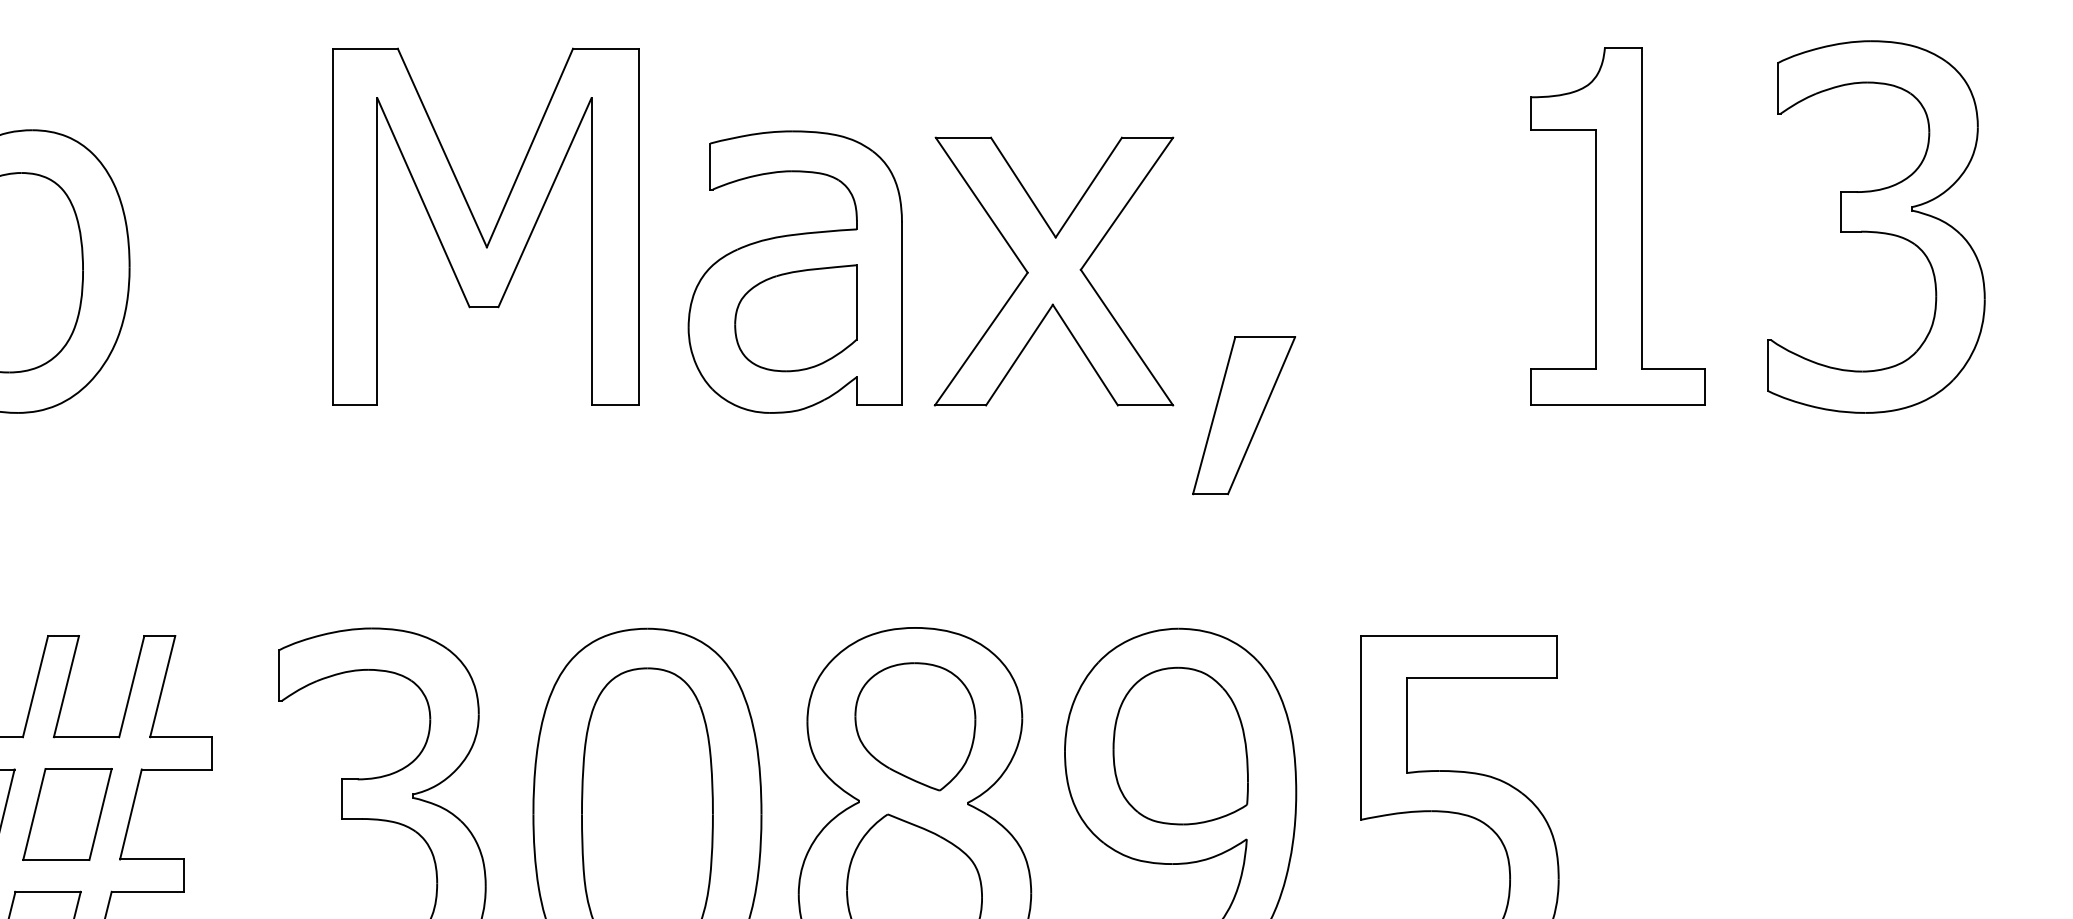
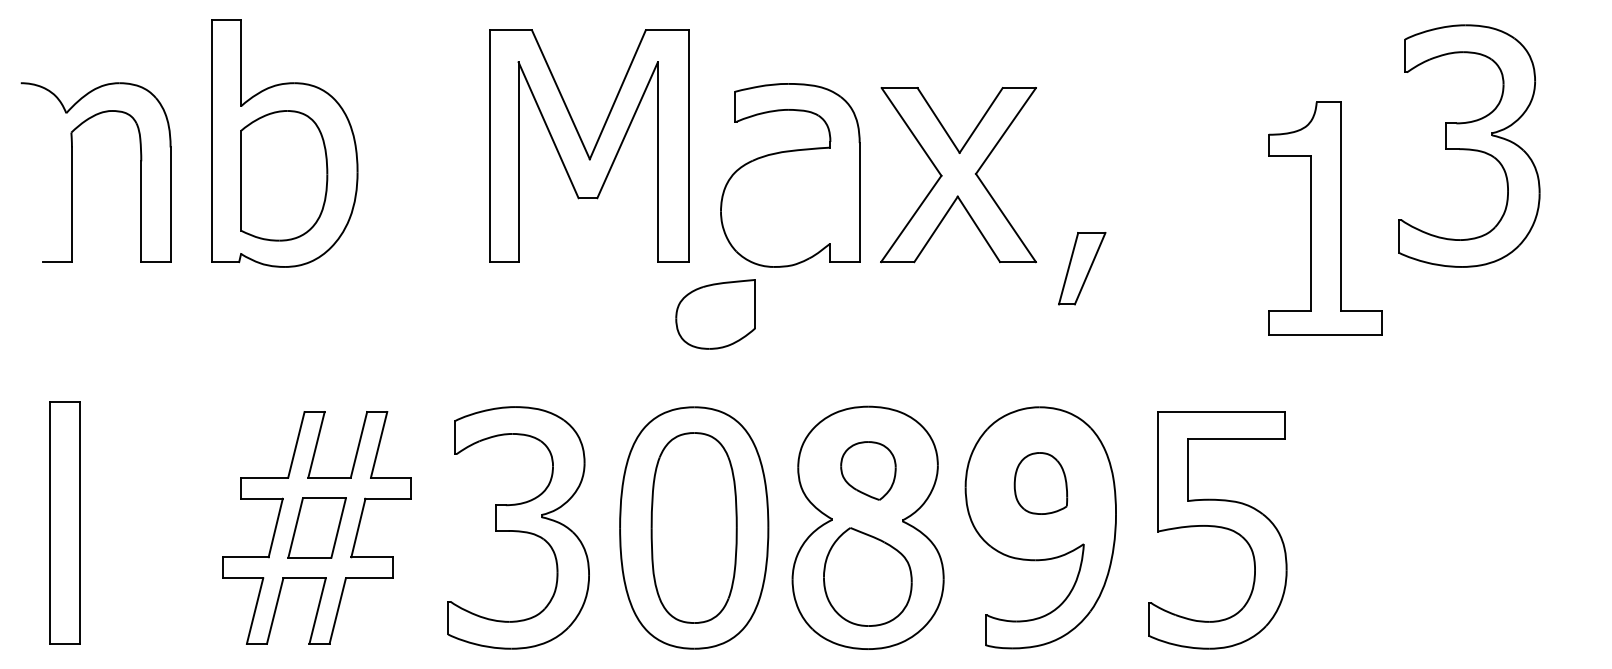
part: (1618, 226) -> (1325, 218), moved
part: (1876, 226) -> (1469, 145), moved
part: (795, 318) -> (715, 314), moved
part: (1244, 415) -> (1082, 268), size x0.7
part: (915, 726) -> (868, 470), size x0.7
part: (1180, 746) -> (1040, 483), size x0.6

